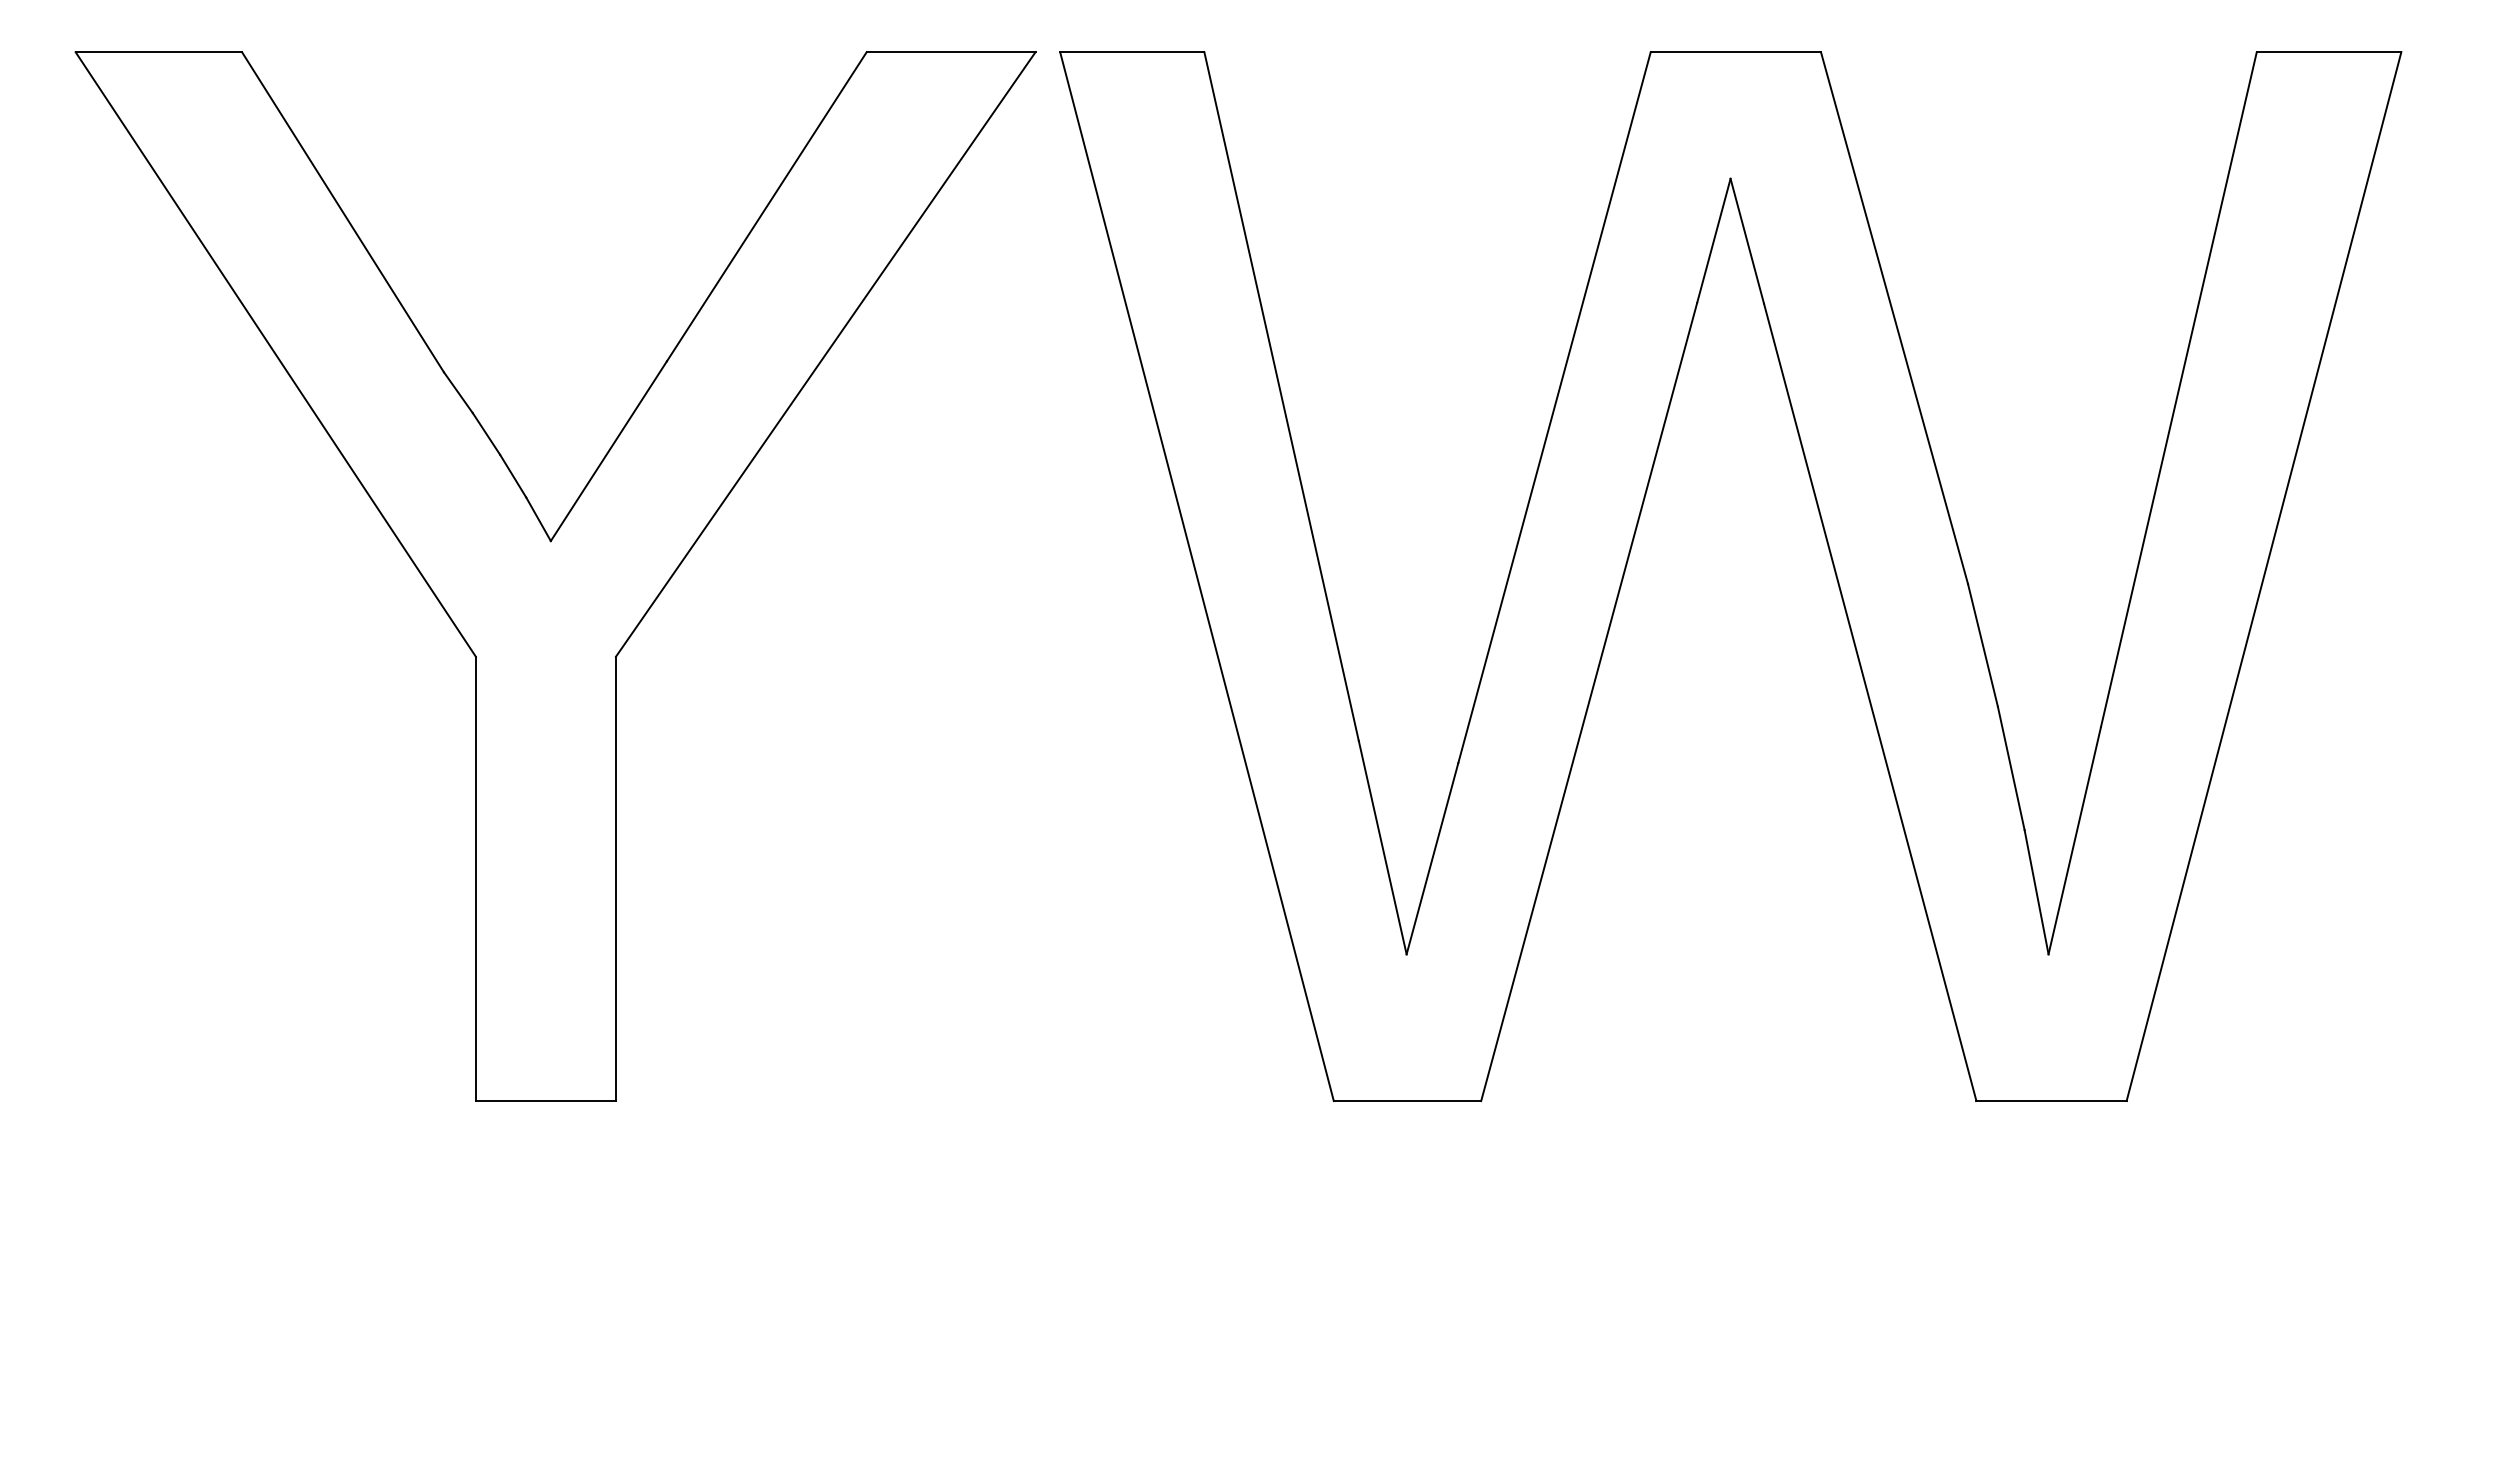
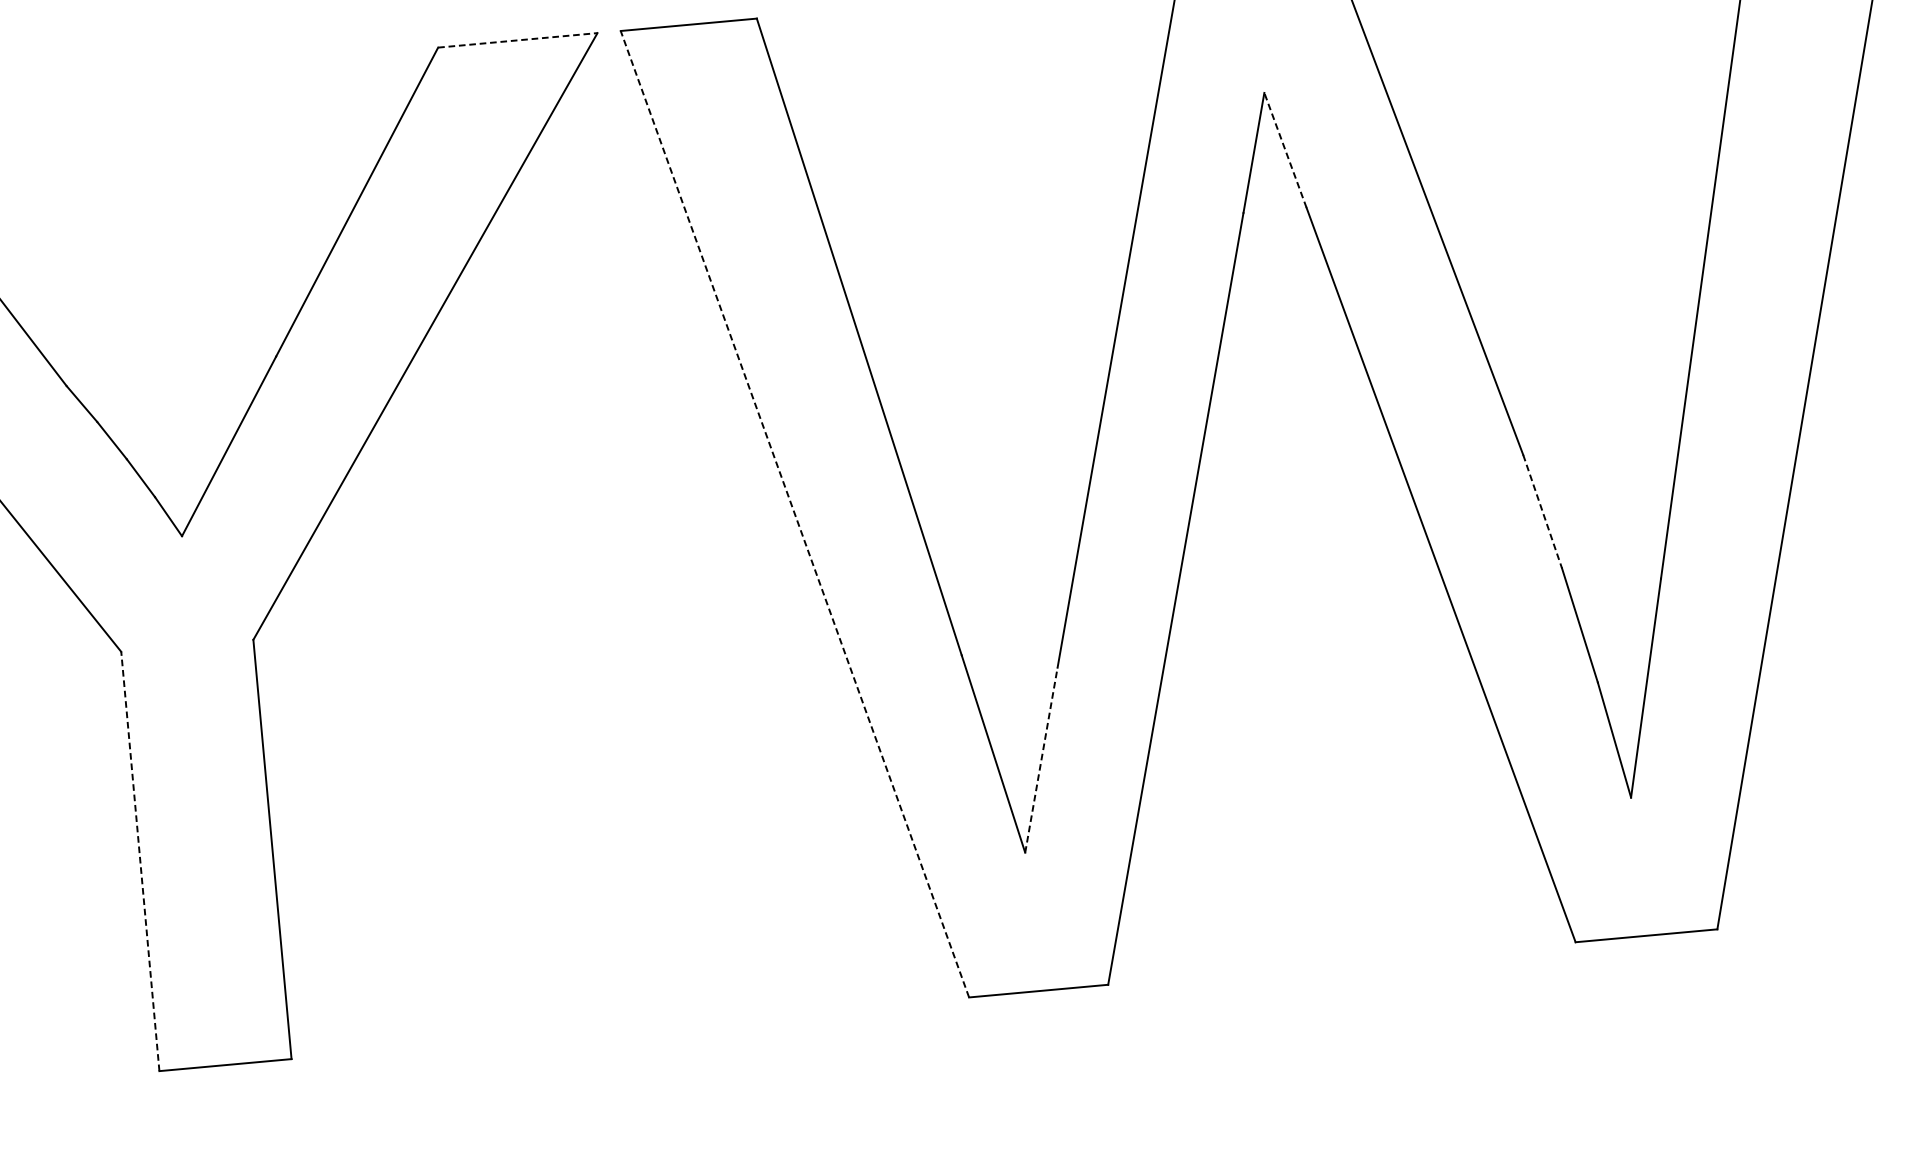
line: (951, 52) -> (518, 40), solid -> dashed
line: (1747, 241) -> (1285, 150), solid -> dashed
line: (1196, 576) -> (794, 514), solid -> dashed
line: (1983, 645) -> (1543, 511), solid -> dashed
line: (1432, 858) -> (1041, 760), solid -> dashed
line: (475, 878) -> (139, 861), solid -> dashed

